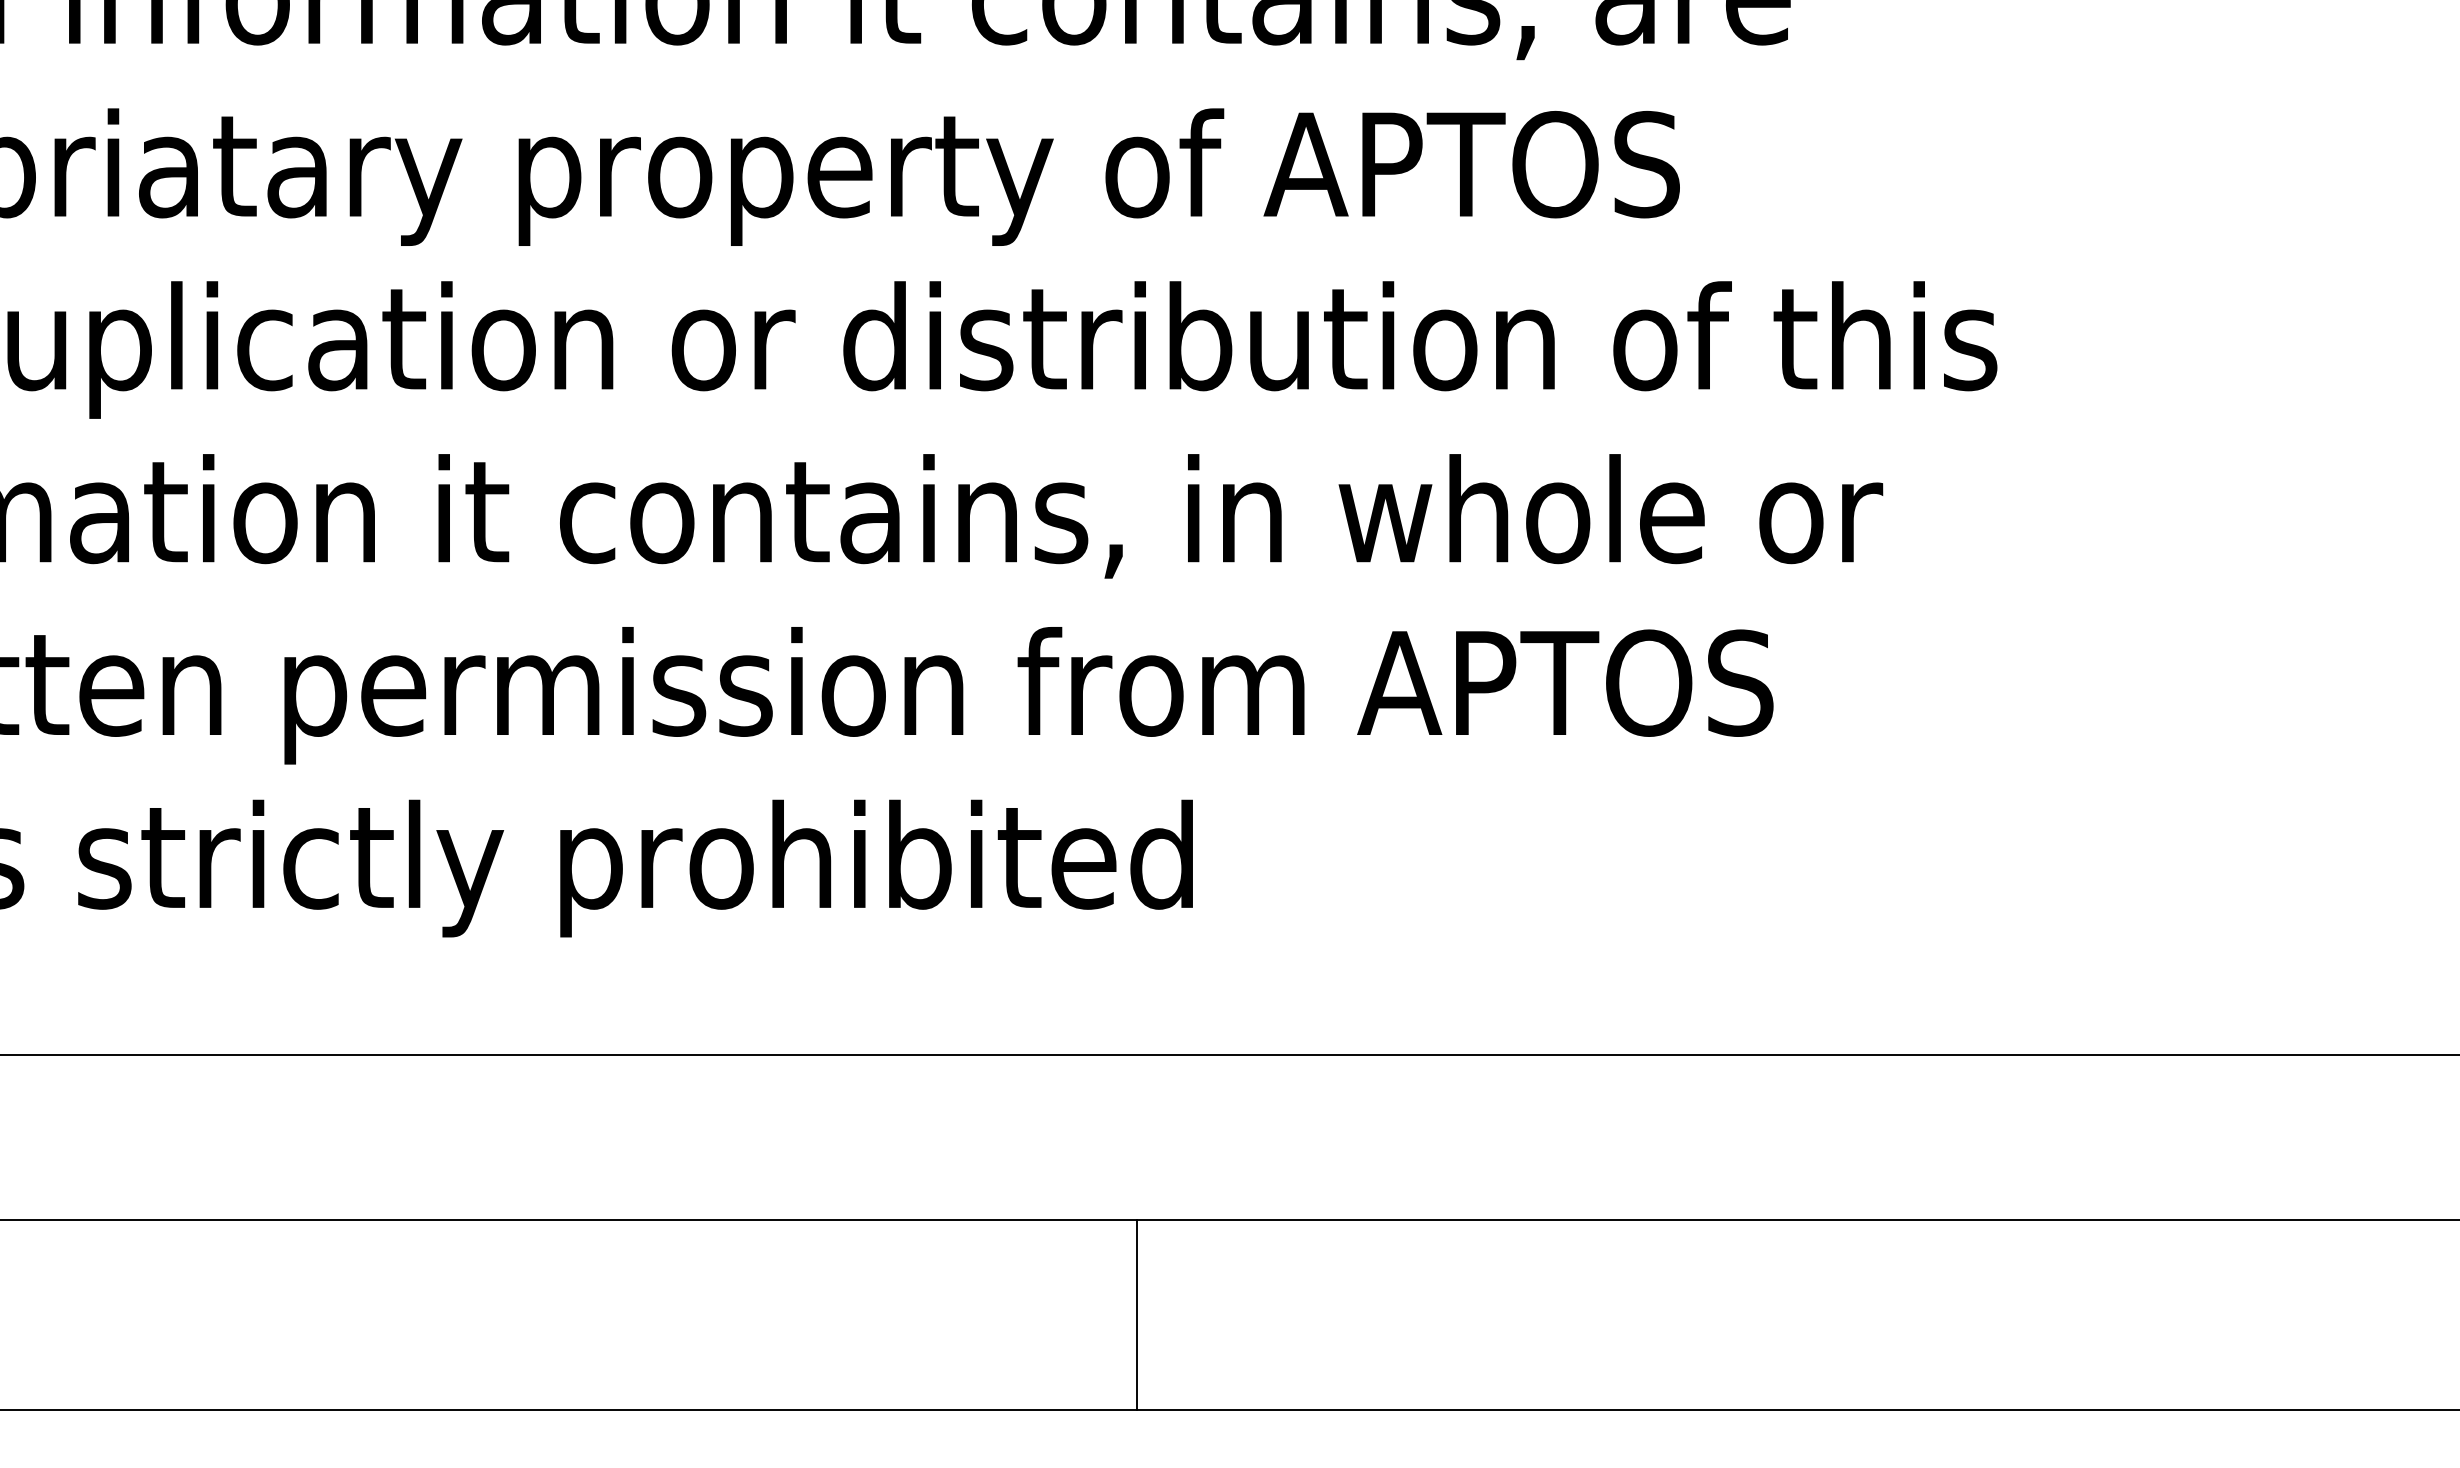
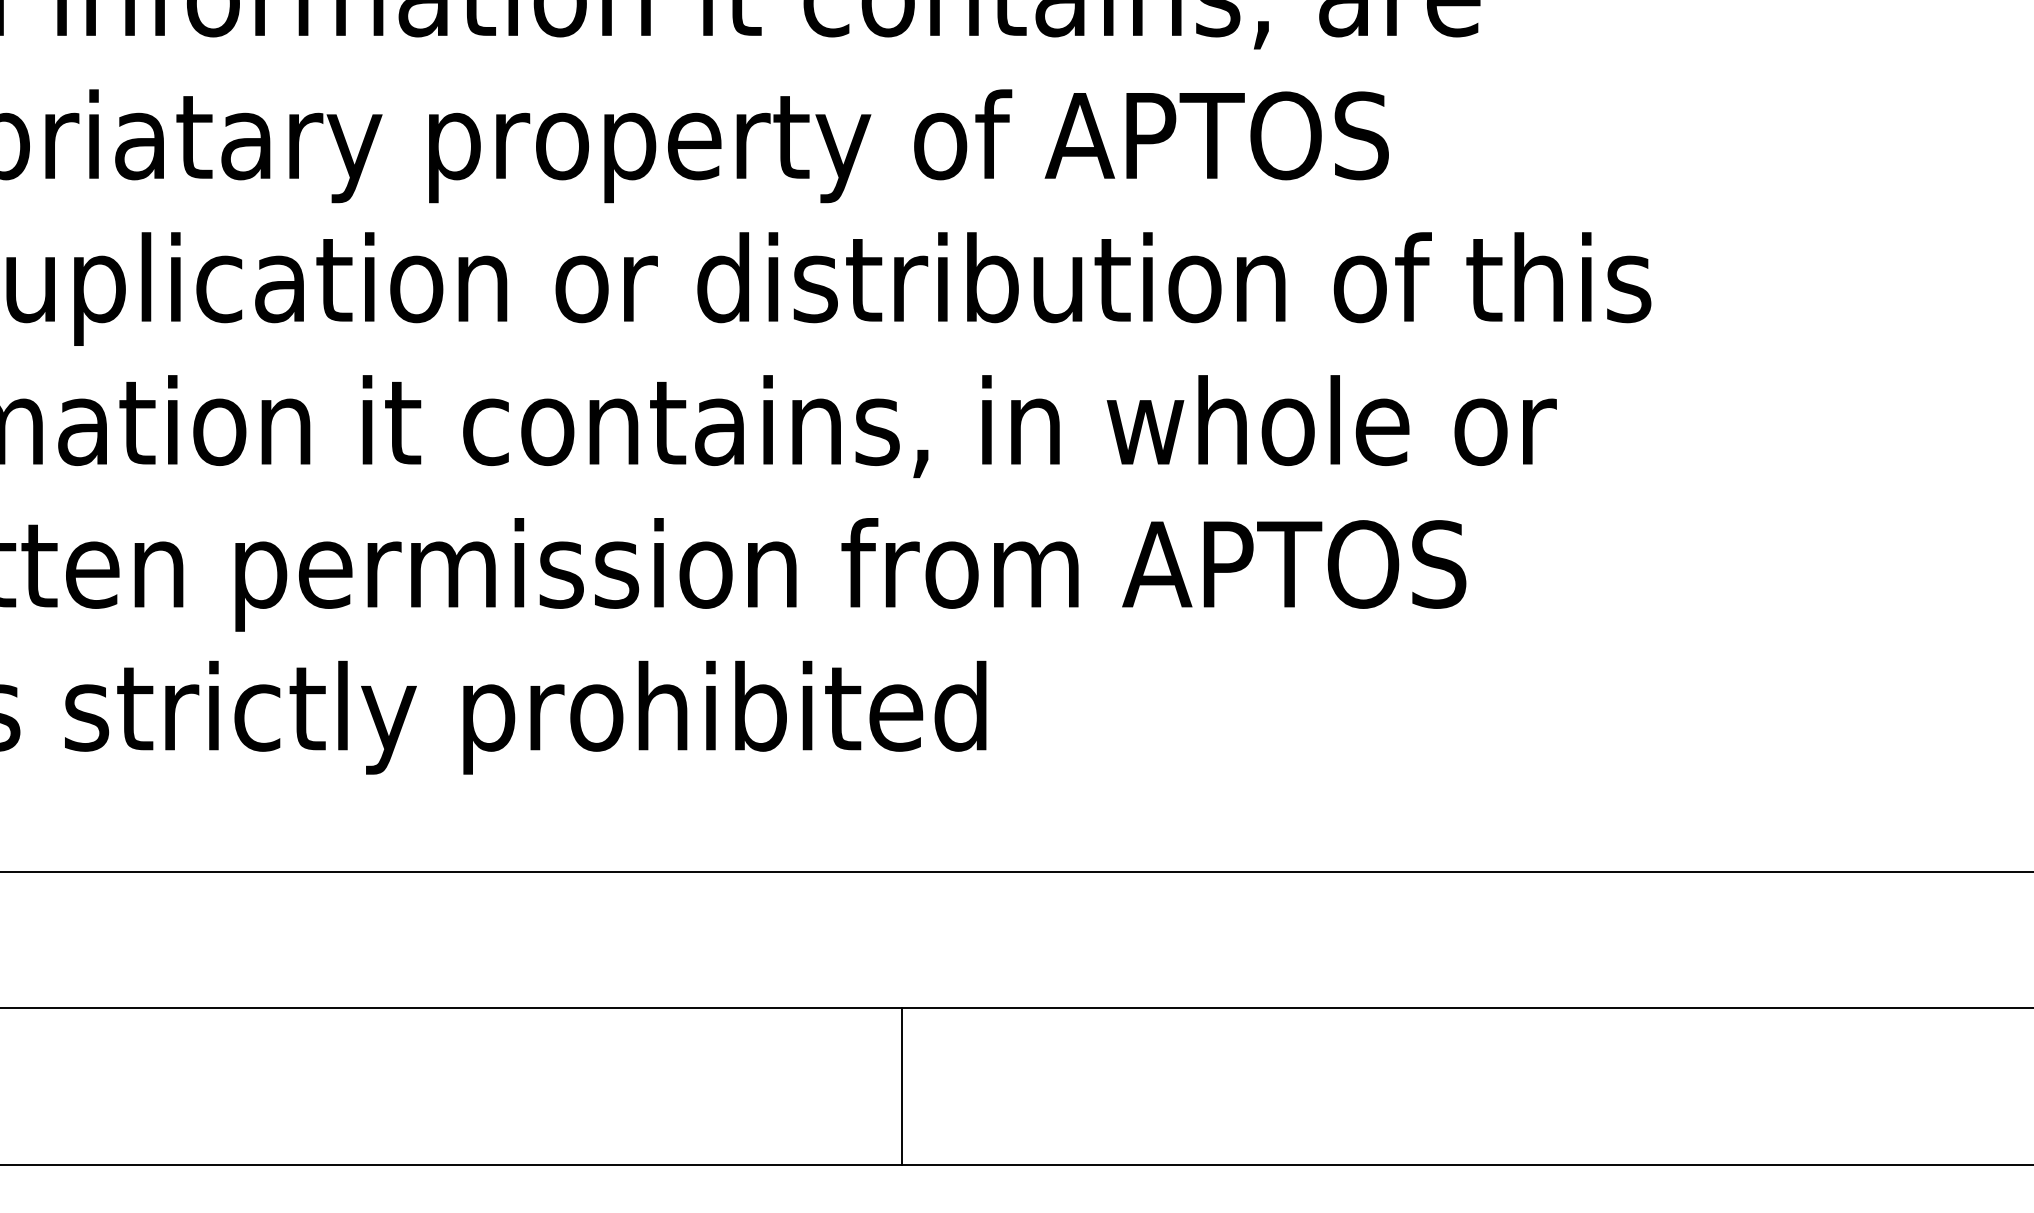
line: (1136, 1314) -> (901, 1086), moved

